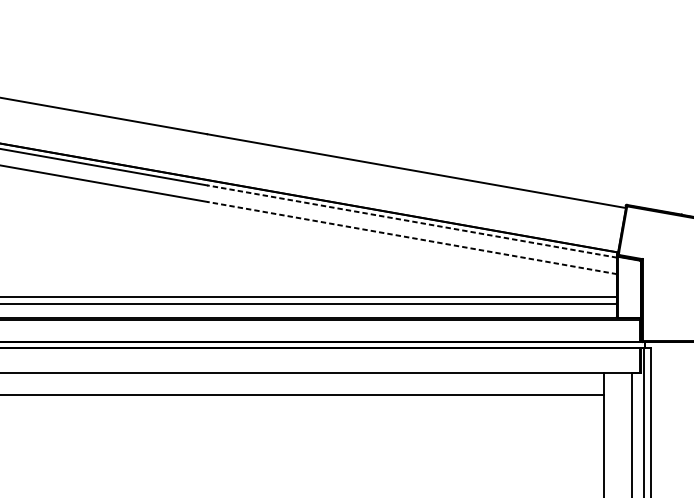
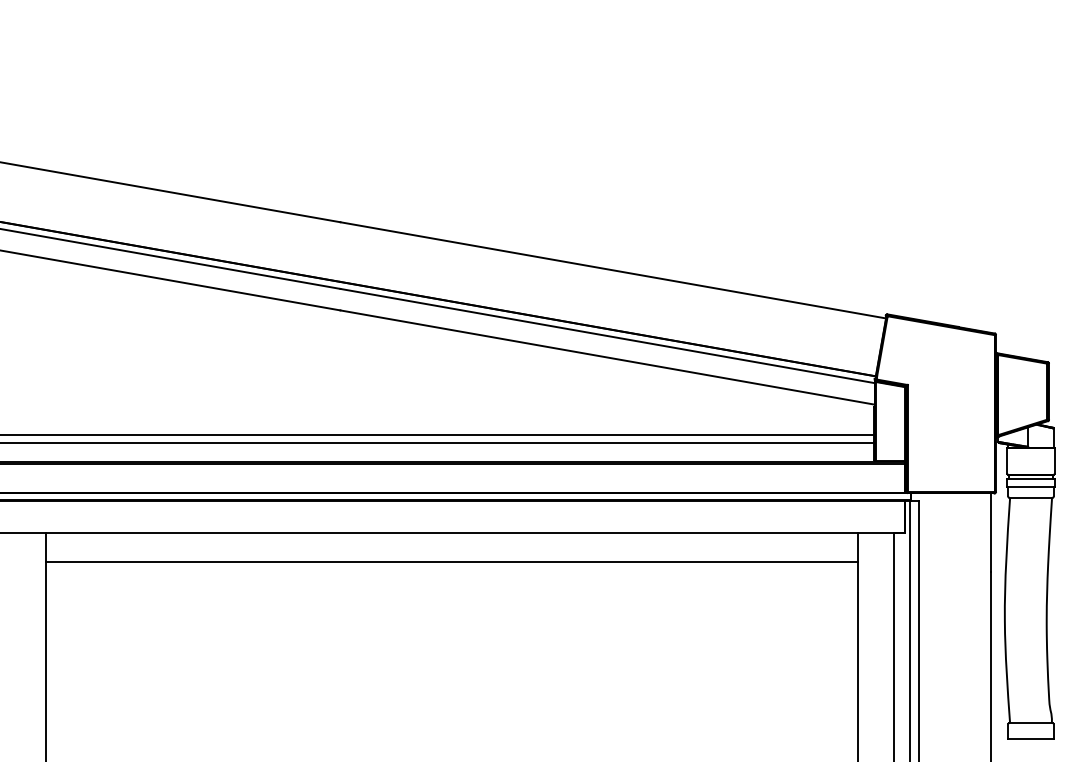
line: (411, 221) -> (606, 335), dashed -> solid
line: (411, 238) -> (606, 357), dashed -> solid

